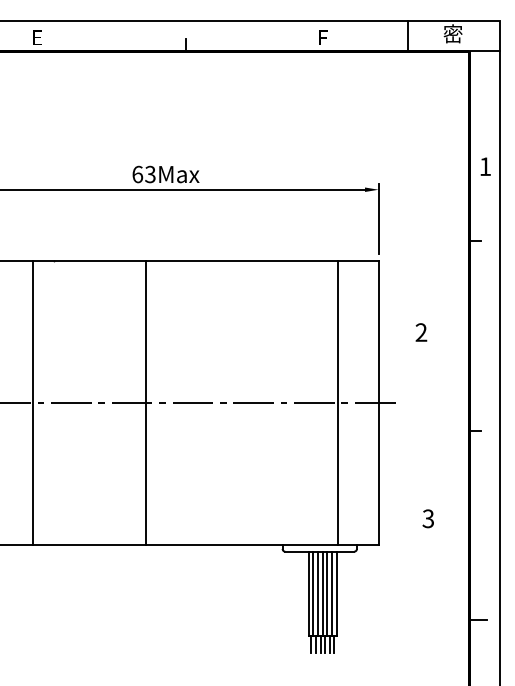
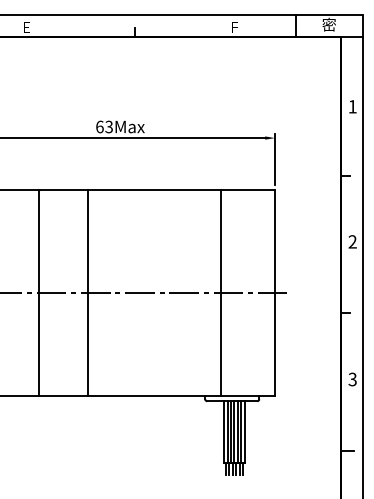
text: (485, 166) -> (352, 106), moved
text: (421, 332) -> (352, 241), moved
line: (33, 402) -> (39, 292), moved
line: (145, 402) -> (88, 292), moved
line: (338, 402) -> (221, 292), moved
text: (427, 518) -> (352, 379), moved

